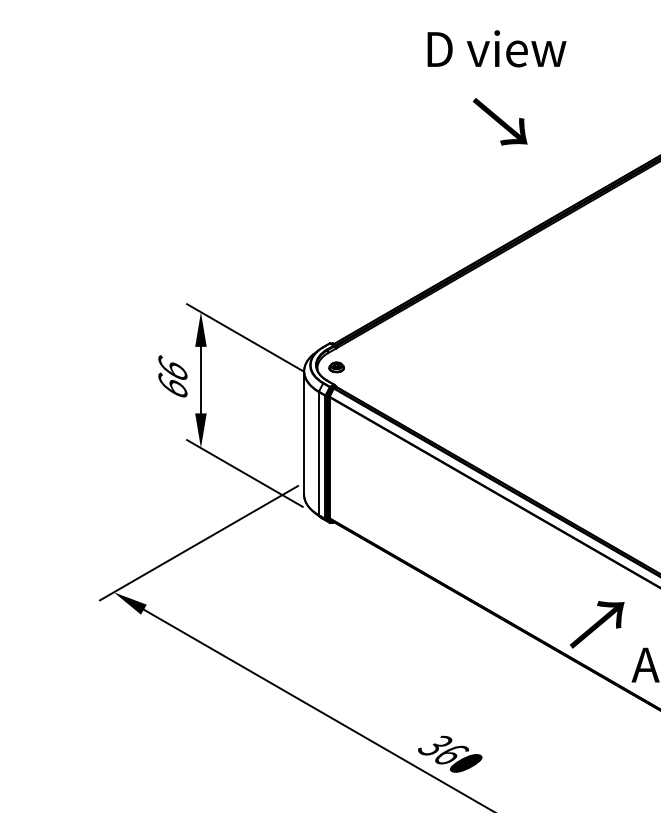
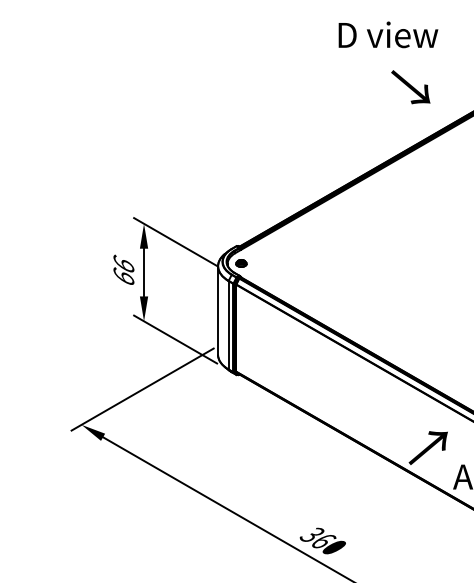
text: (497, 48) -> (388, 34), moved
text: (499, 122) -> (410, 87), moved

